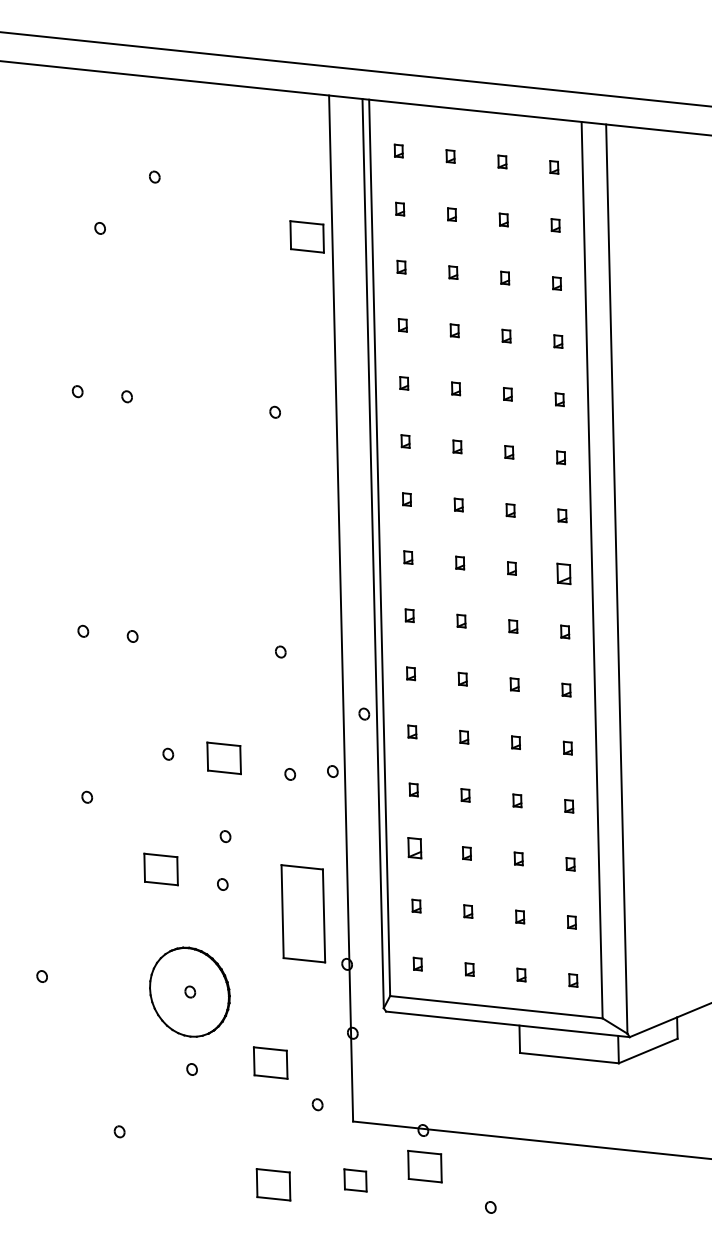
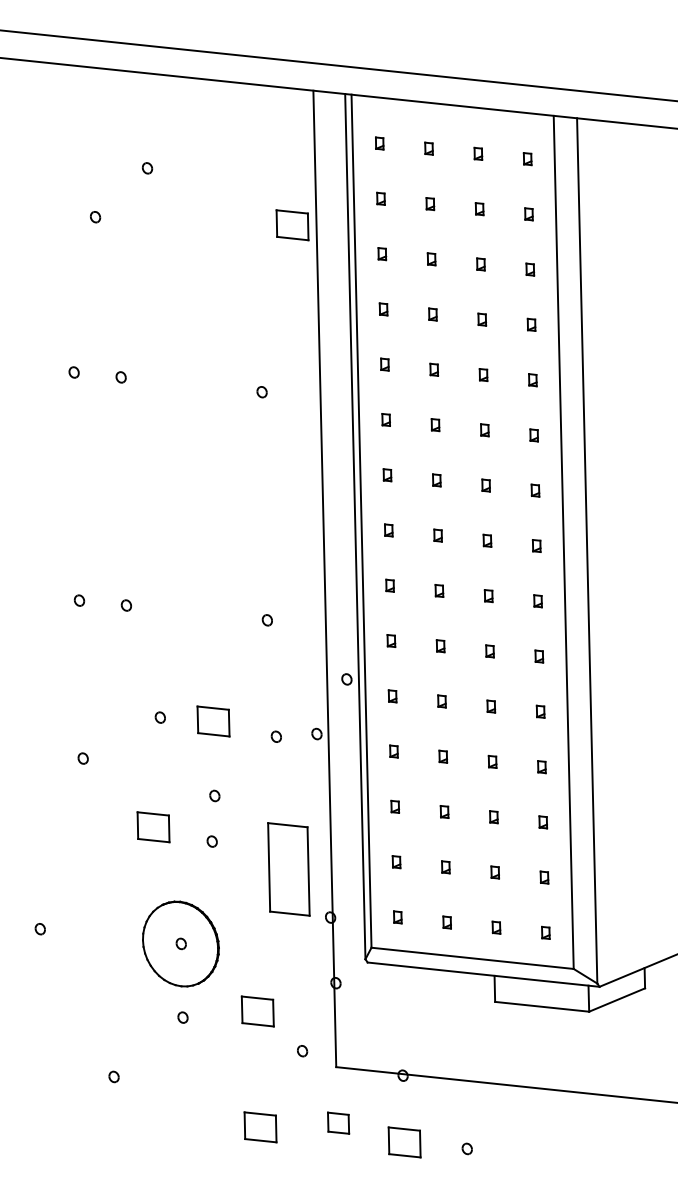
part: (563, 573) -> (536, 545), size x0.62
part: (415, 847) -> (395, 806), size x0.62
part: (424, 1166) -> (404, 1142), moved

